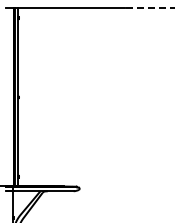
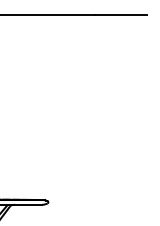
line: (150, 7) -> (121, 14), dashed -> solid

